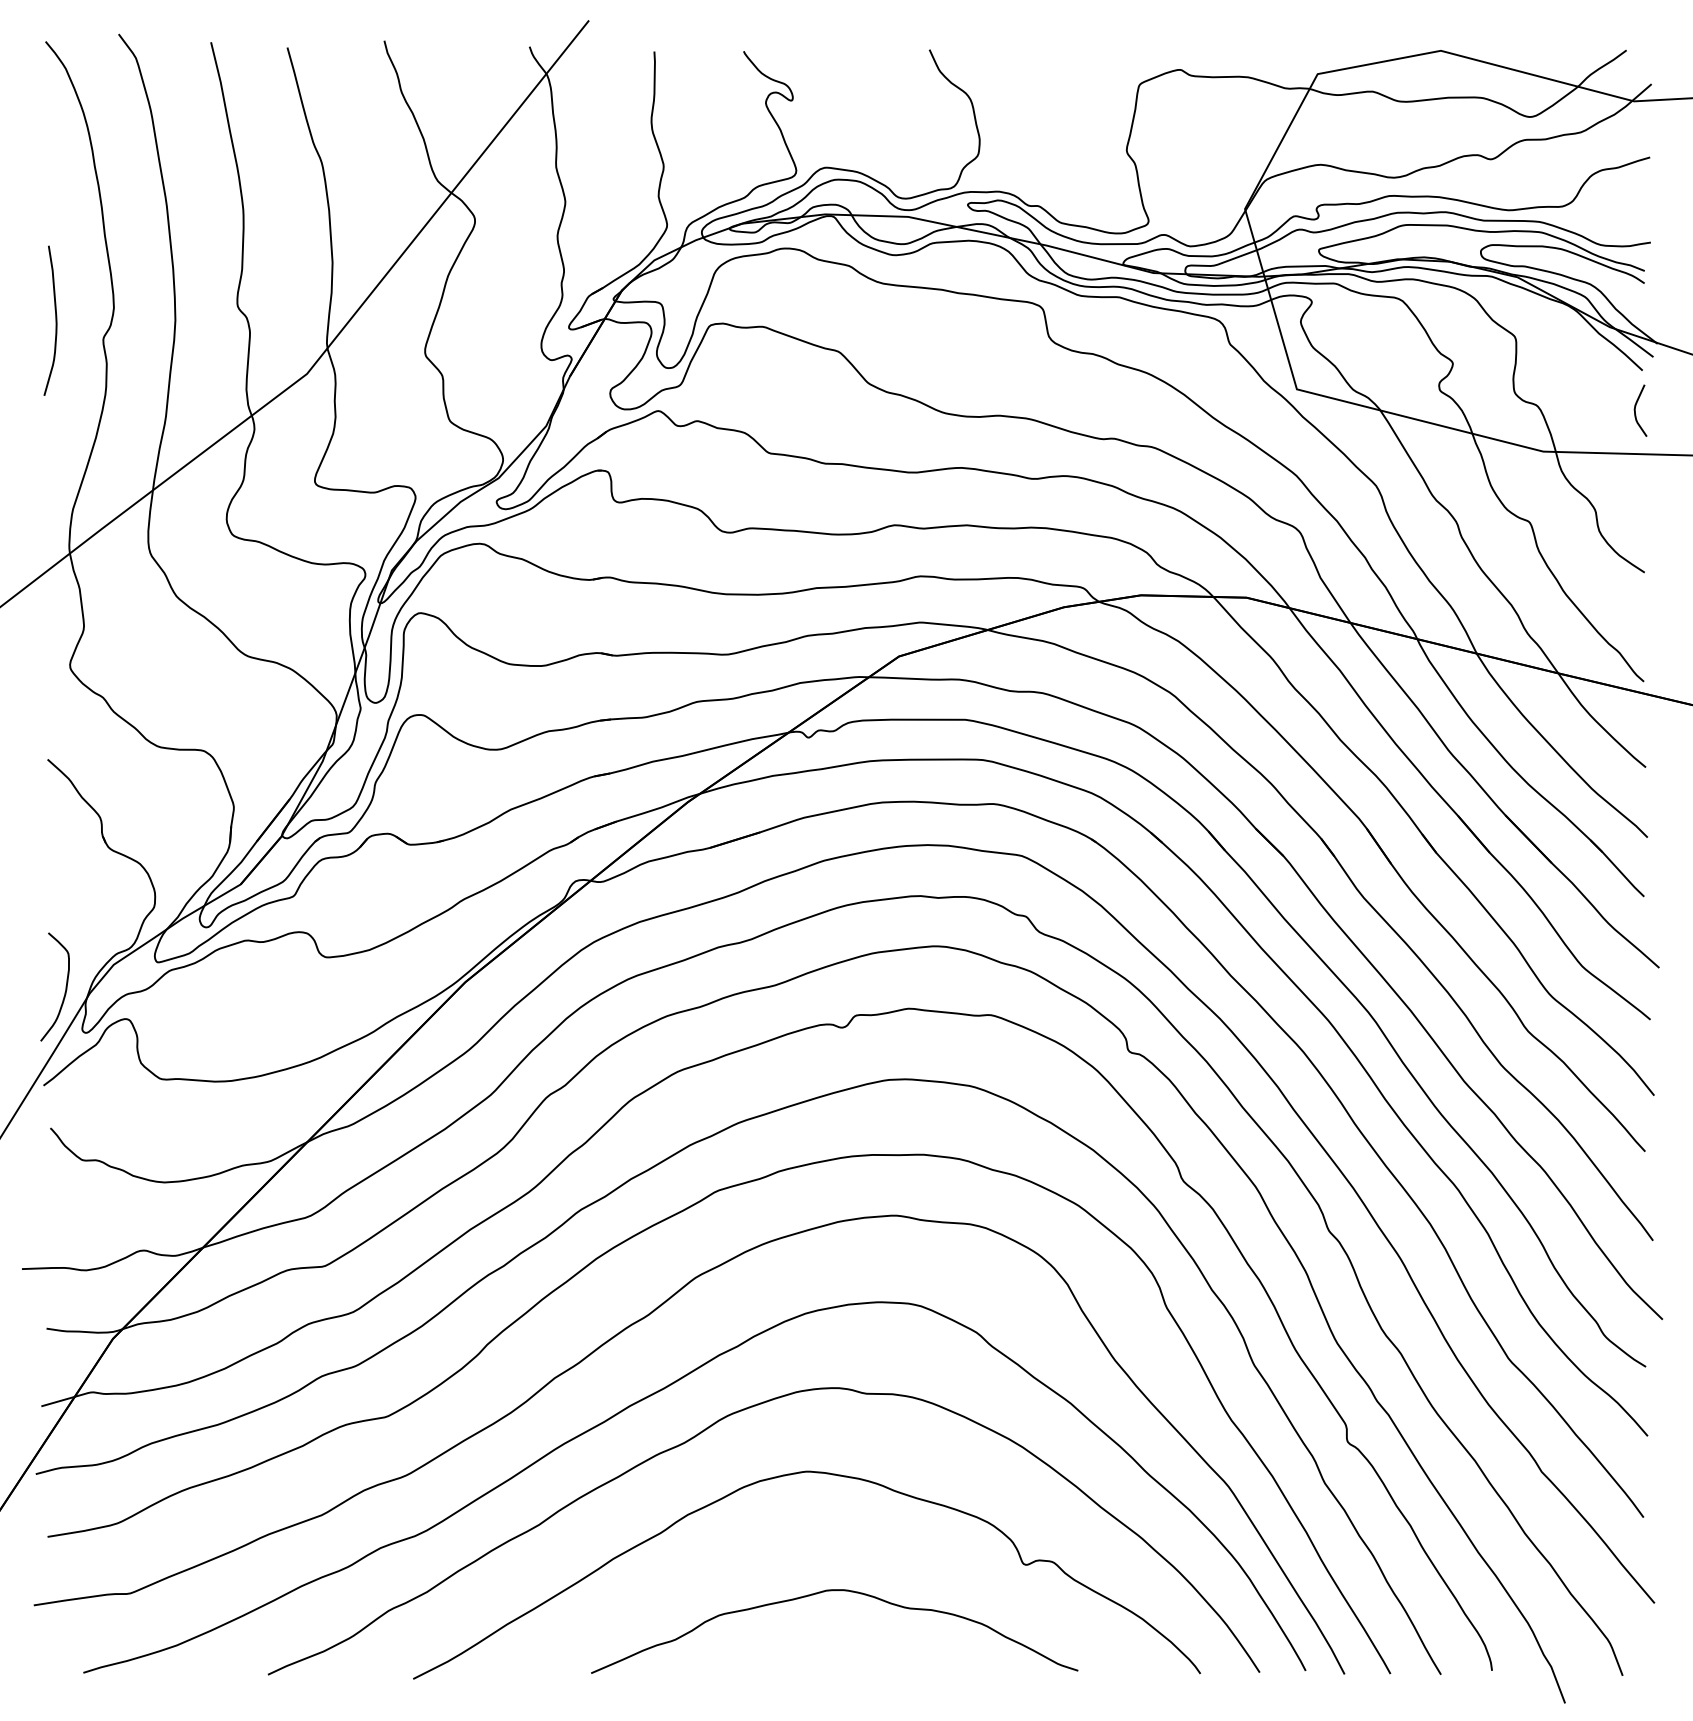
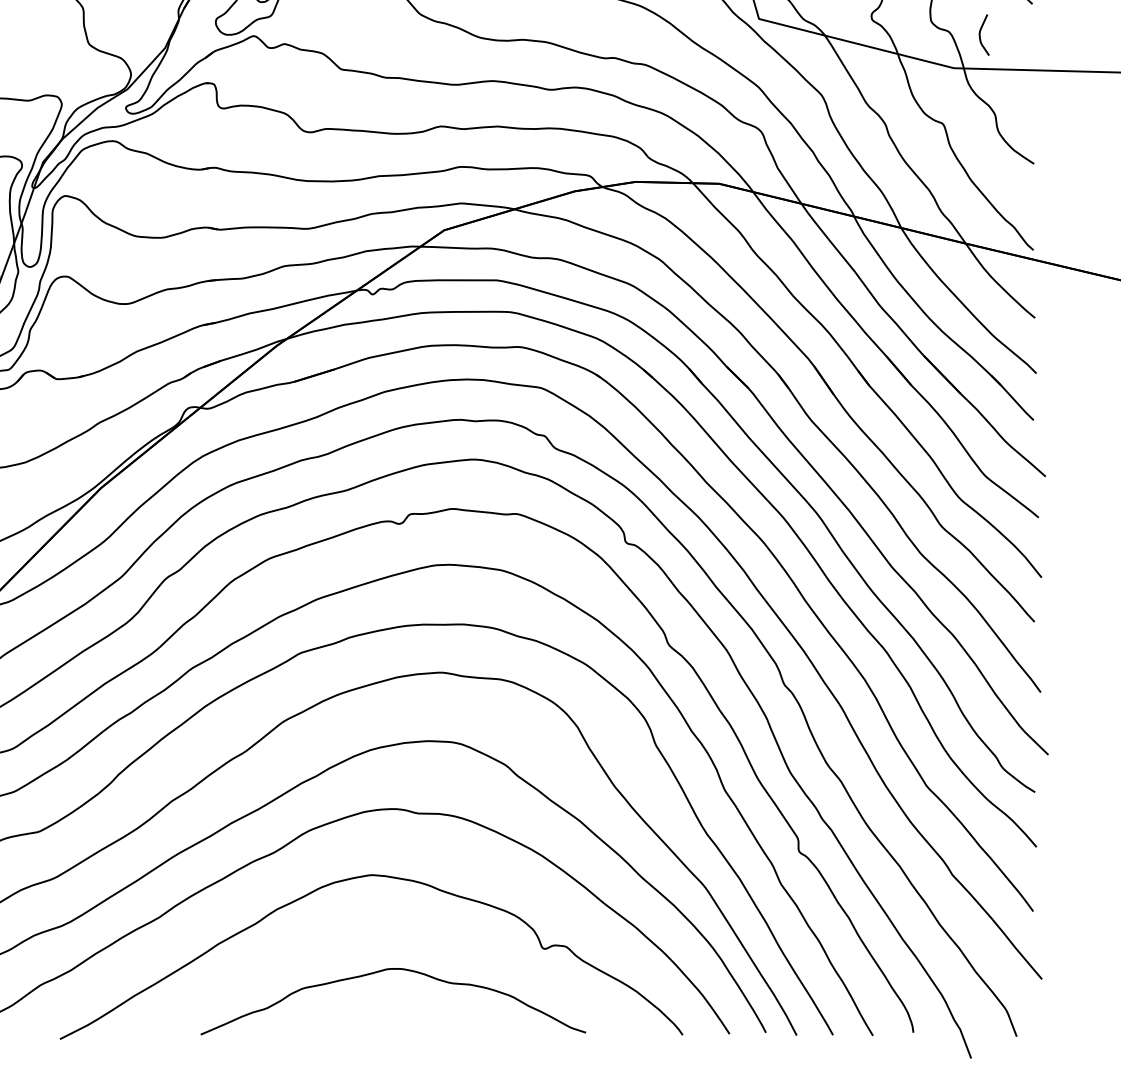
curve: (1635, 410) -> (980, 34), moved

